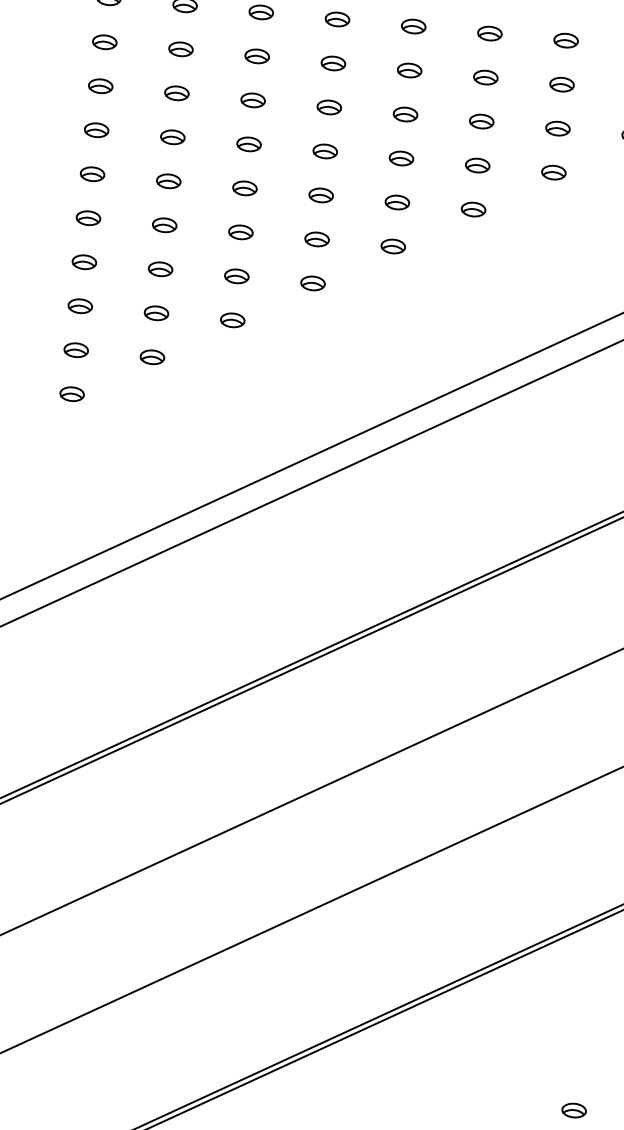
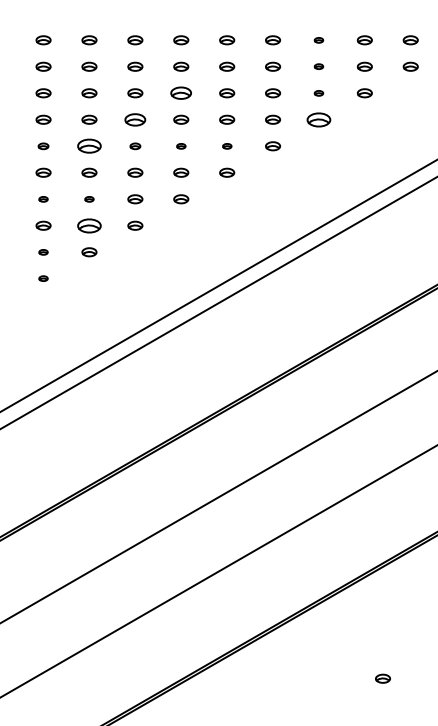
part: (565, 40) -> (318, 40), size x0.6
part: (561, 84) -> (318, 66), size x0.6
part: (329, 107) -> (181, 93), size x1.4
part: (557, 128) -> (318, 93), size x0.6
part: (249, 143) -> (135, 119), size x1.4
part: (553, 172) -> (318, 119), size x1.6
part: (92, 174) -> (43, 146), size x0.7
part: (168, 181) -> (89, 146), size x1.6
part: (245, 188) -> (135, 146), size x0.7
part: (321, 195) -> (181, 146), size x0.6
part: (397, 202) -> (227, 146), size x0.6
part: (84, 262) -> (43, 199), size x0.6
part: (160, 269) -> (89, 199), size x0.6
part: (156, 312) -> (89, 225), size x1.6
part: (76, 350) -> (43, 252), size x0.6
part: (72, 393) -> (43, 278), size x0.6

